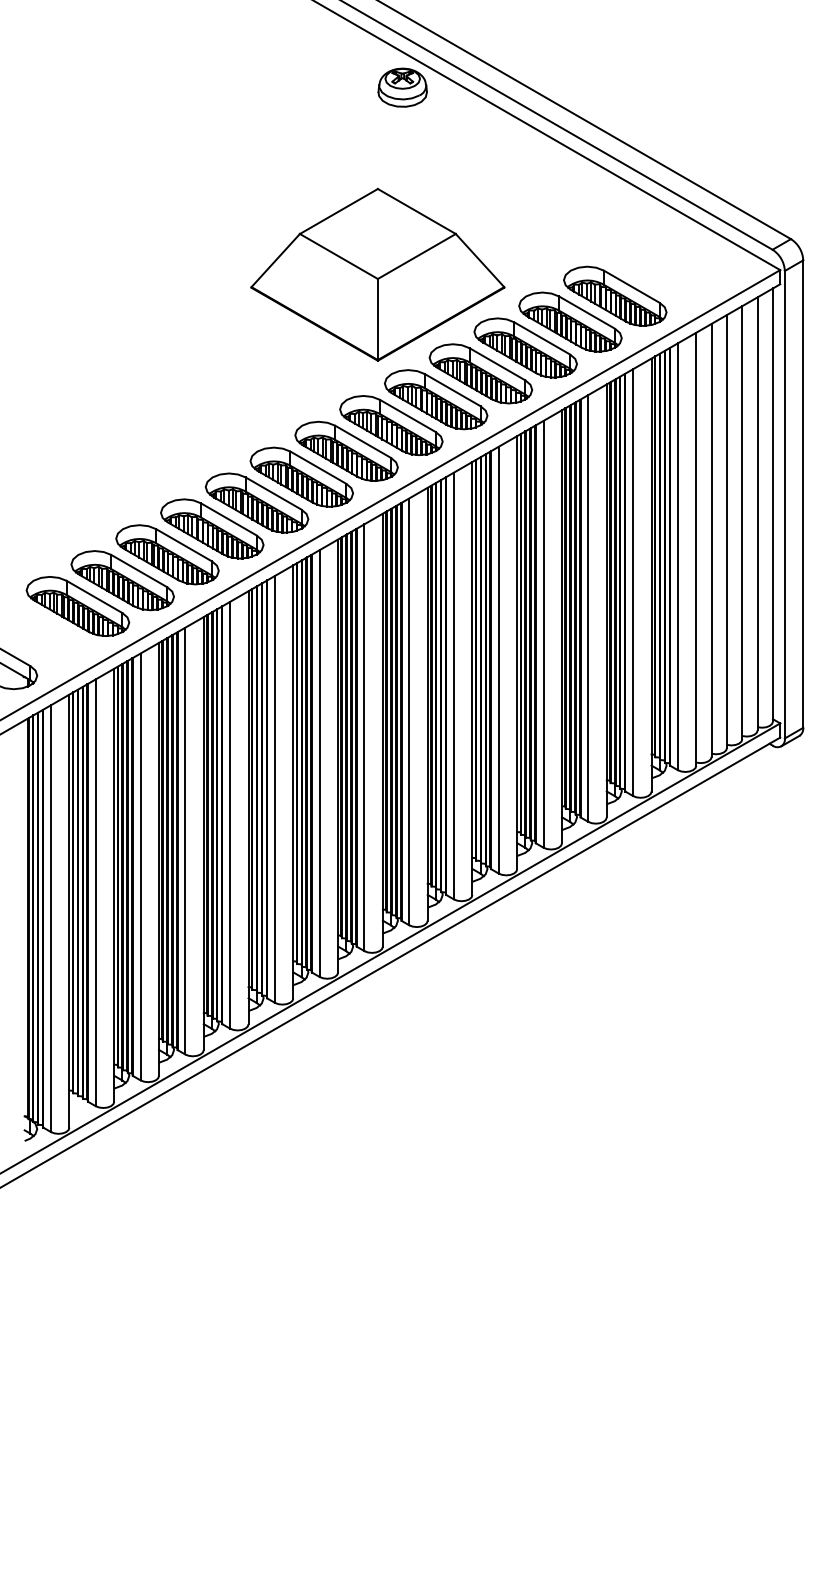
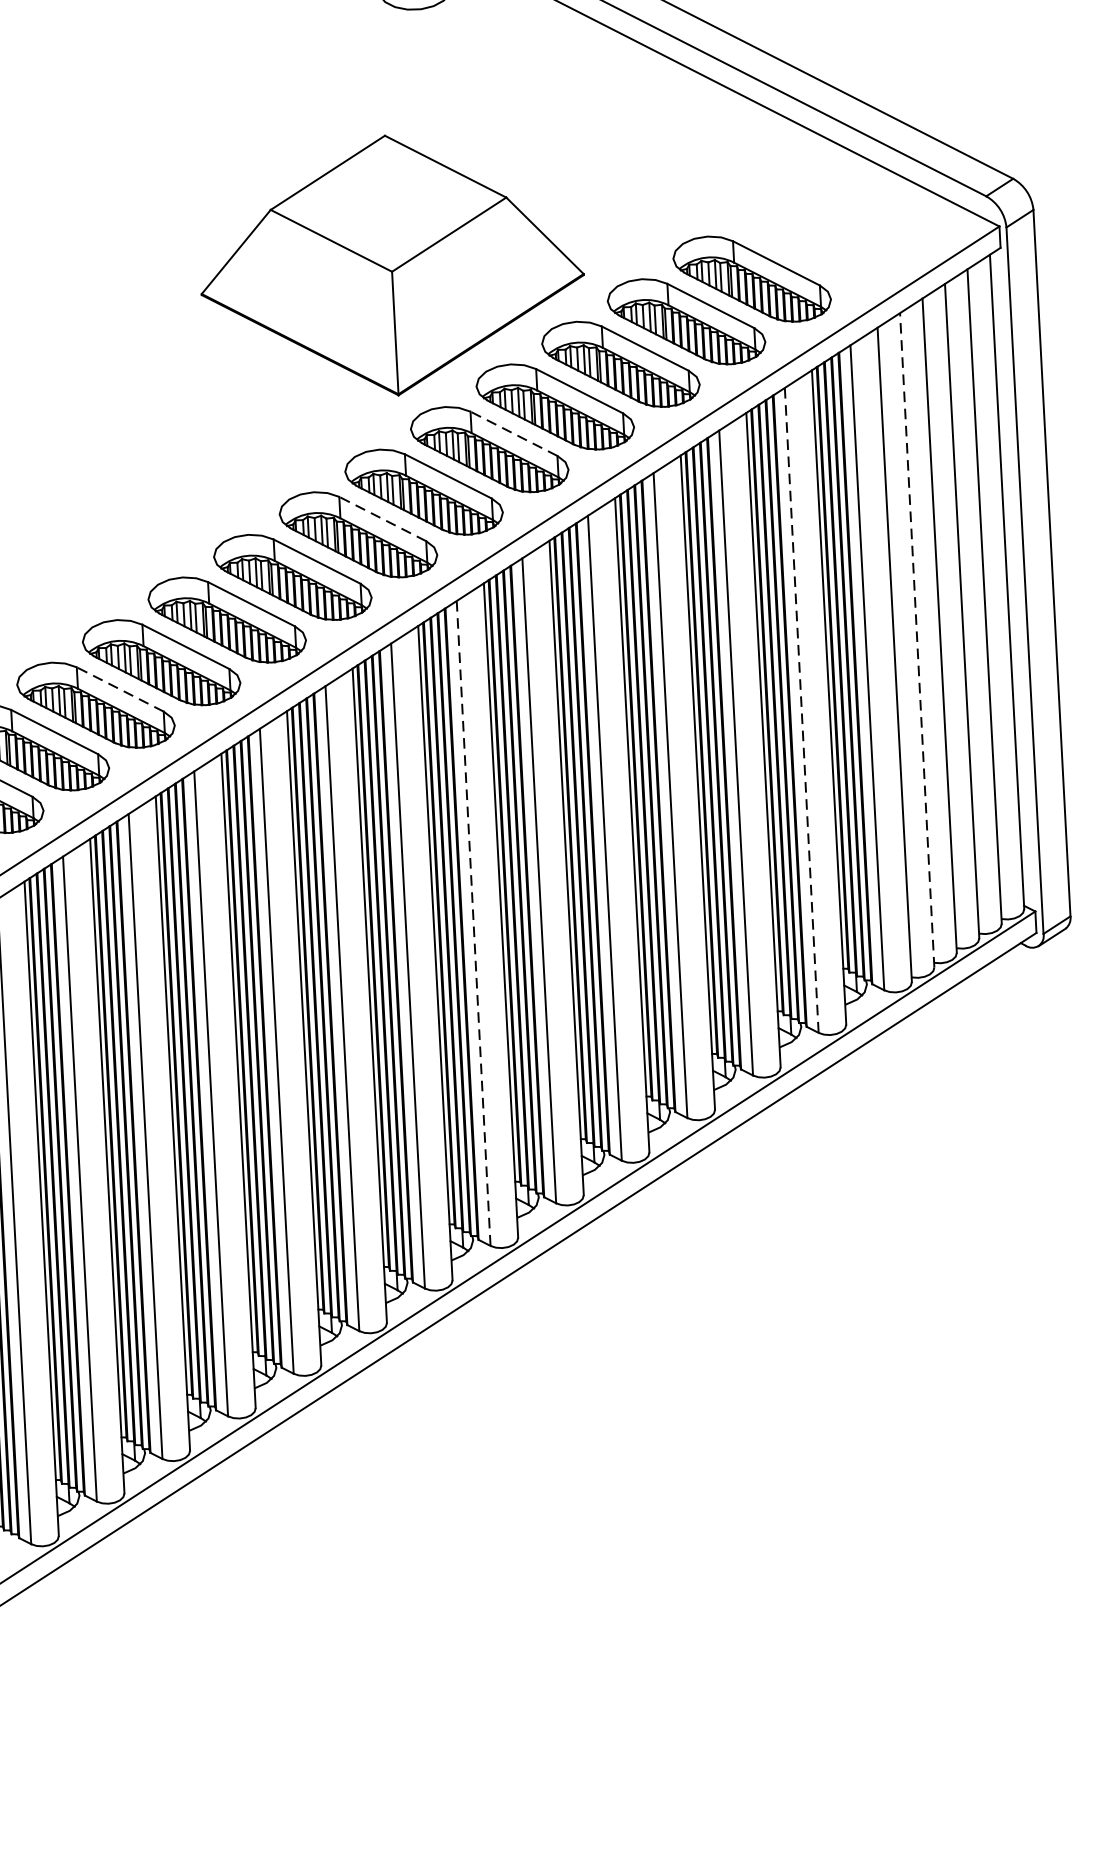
line: (452, 389) -> (513, 432), solid -> dashed
line: (362, 441) -> (381, 518), solid -> dashed
line: (711, 540) -> (916, 640), solid -> dashed
line: (183, 545) -> (119, 689), solid -> dashed
line: (633, 583) -> (802, 711), solid -> dashed
line: (409, 712) -> (474, 924), solid -> dashed

